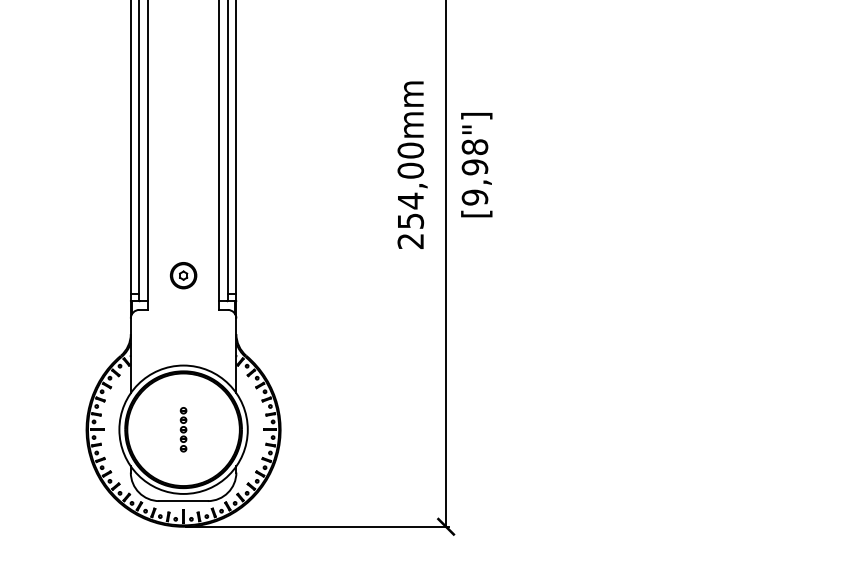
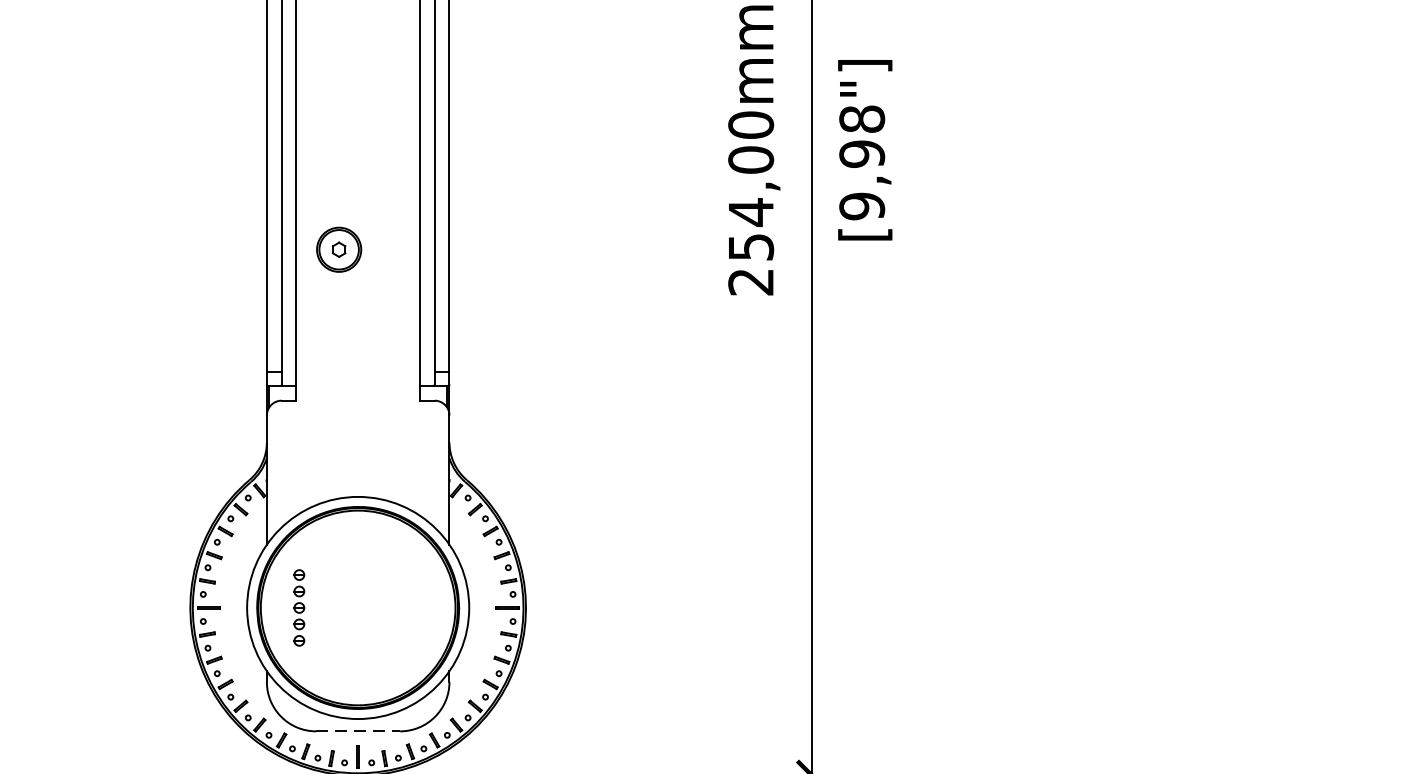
part: (183, 275) -> (338, 249), moved
part: (183, 429) -> (299, 607), moved
line: (184, 501) -> (359, 732), solid -> dashed

